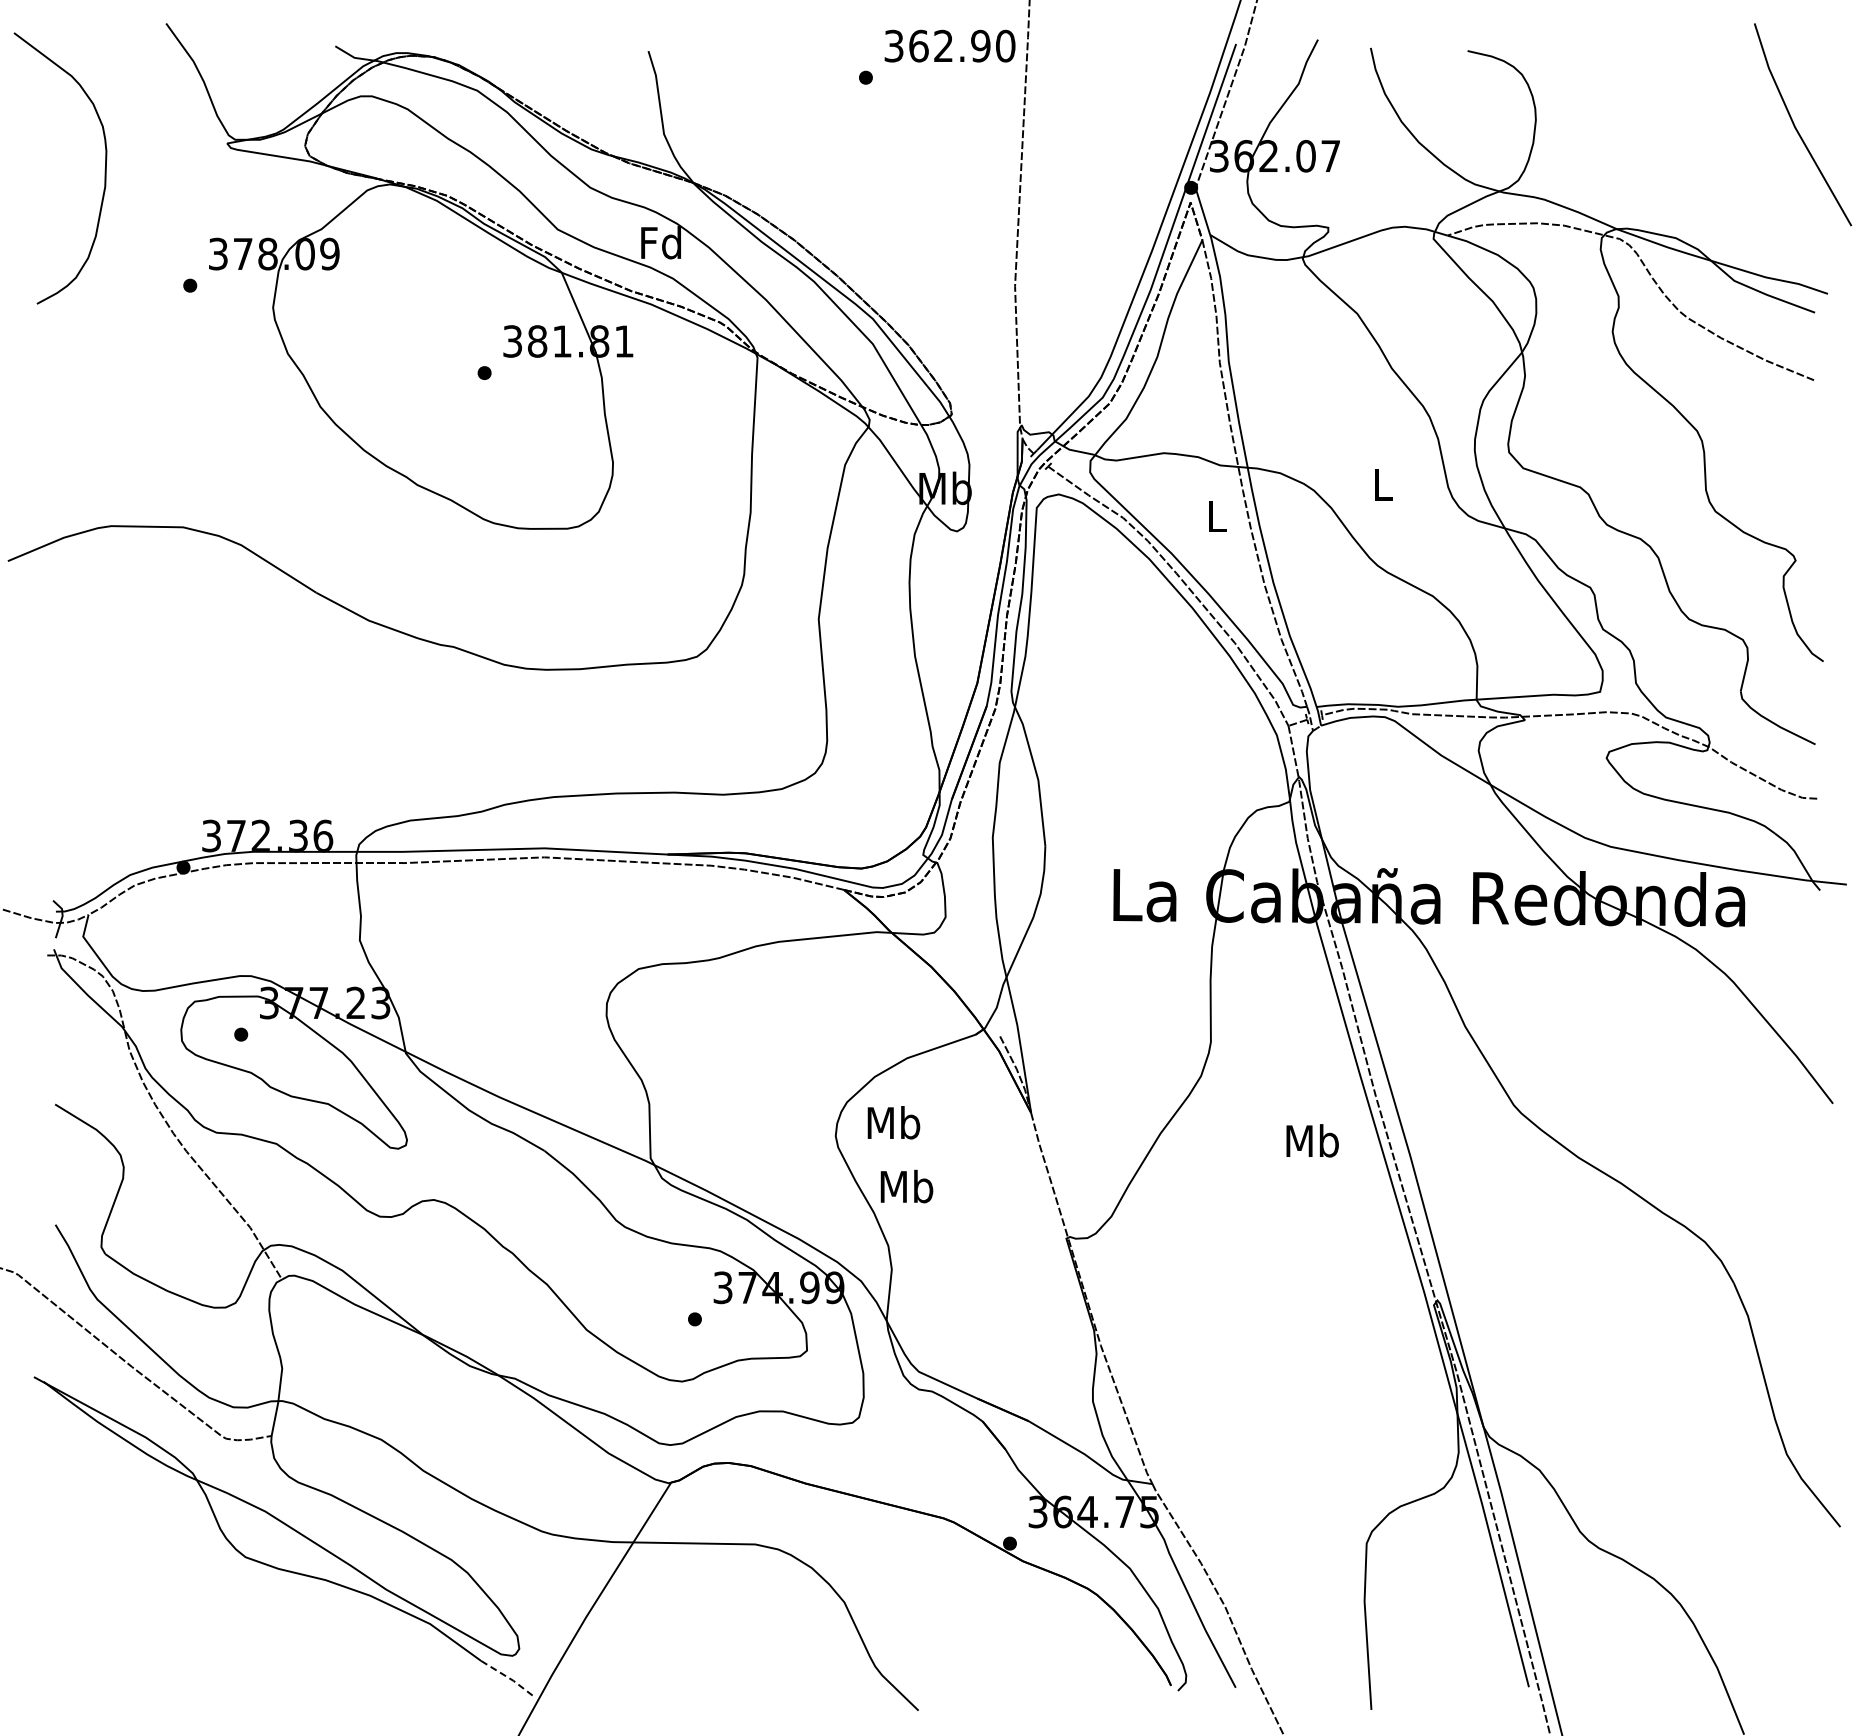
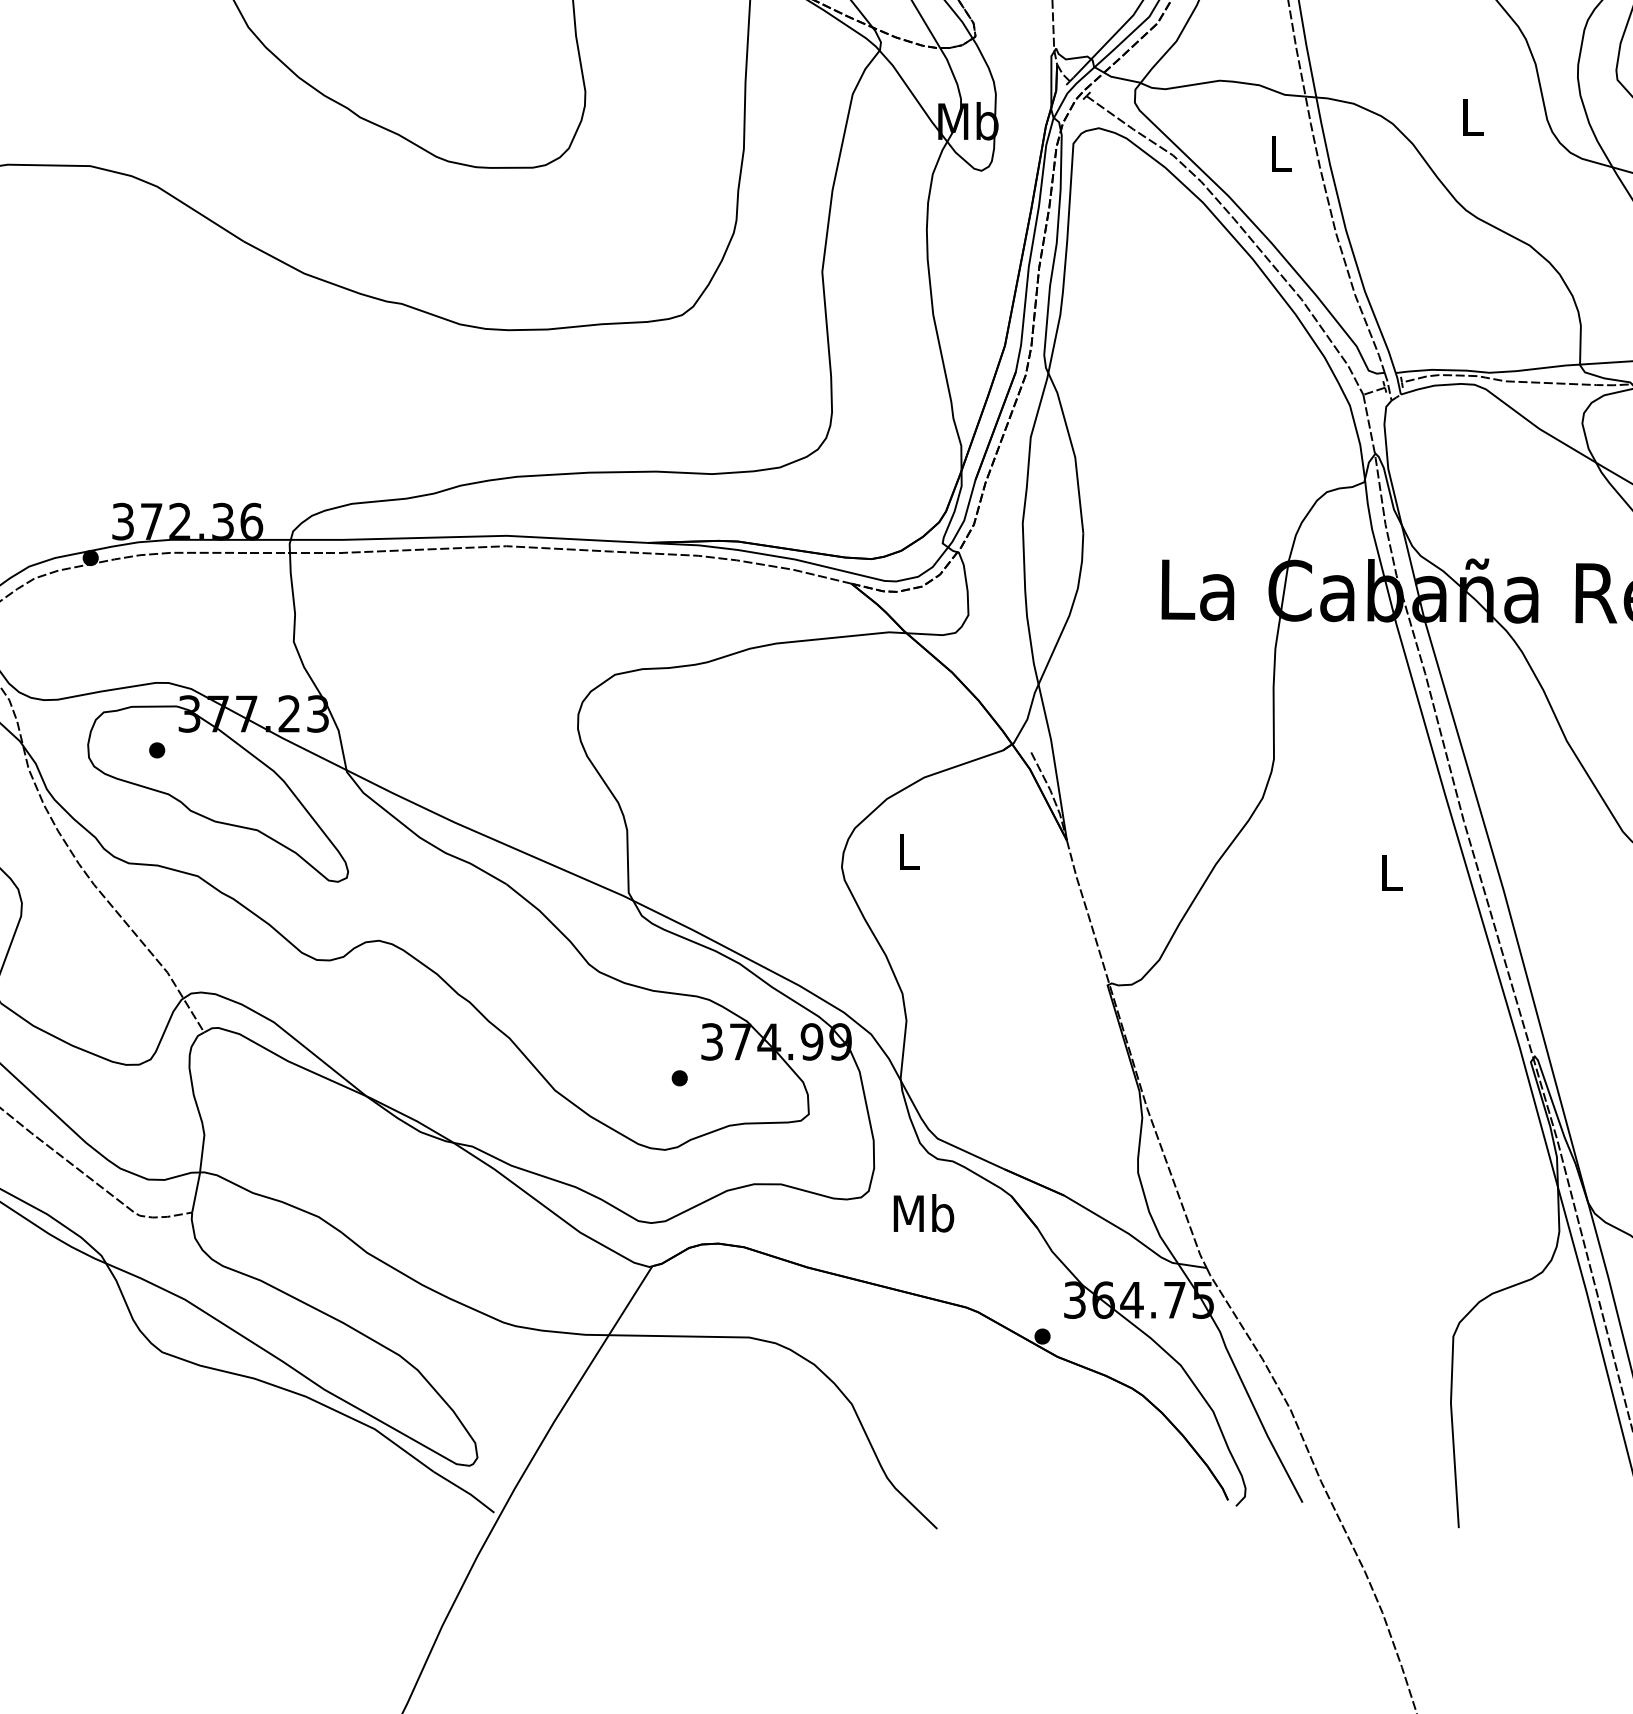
text: (893, 1122) -> (908, 851), Mb -> L
text: (1312, 1140) -> (1390, 872), Mb -> L
text: (906, 1186) -> (923, 1213), moved
line: (509, 1678) -> (466, 1491), dashed -> solid

